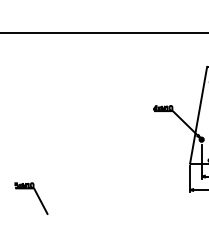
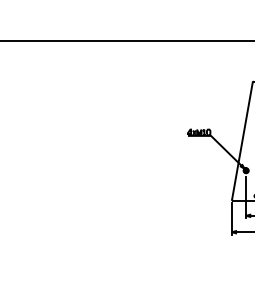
part: (31, 198) -> (38, 242), removed

